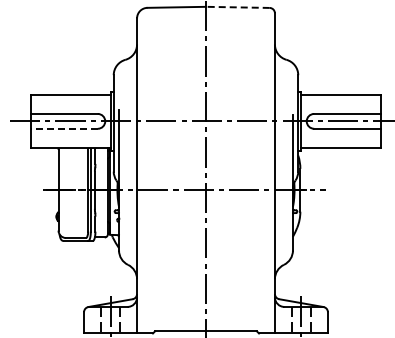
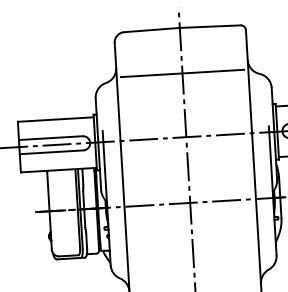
line: (237, 7) -> (209, 26), dashed -> solid
line: (205, 54) -> (182, 73), added
line: (63, 128) -> (50, 152), dashed -> solid

